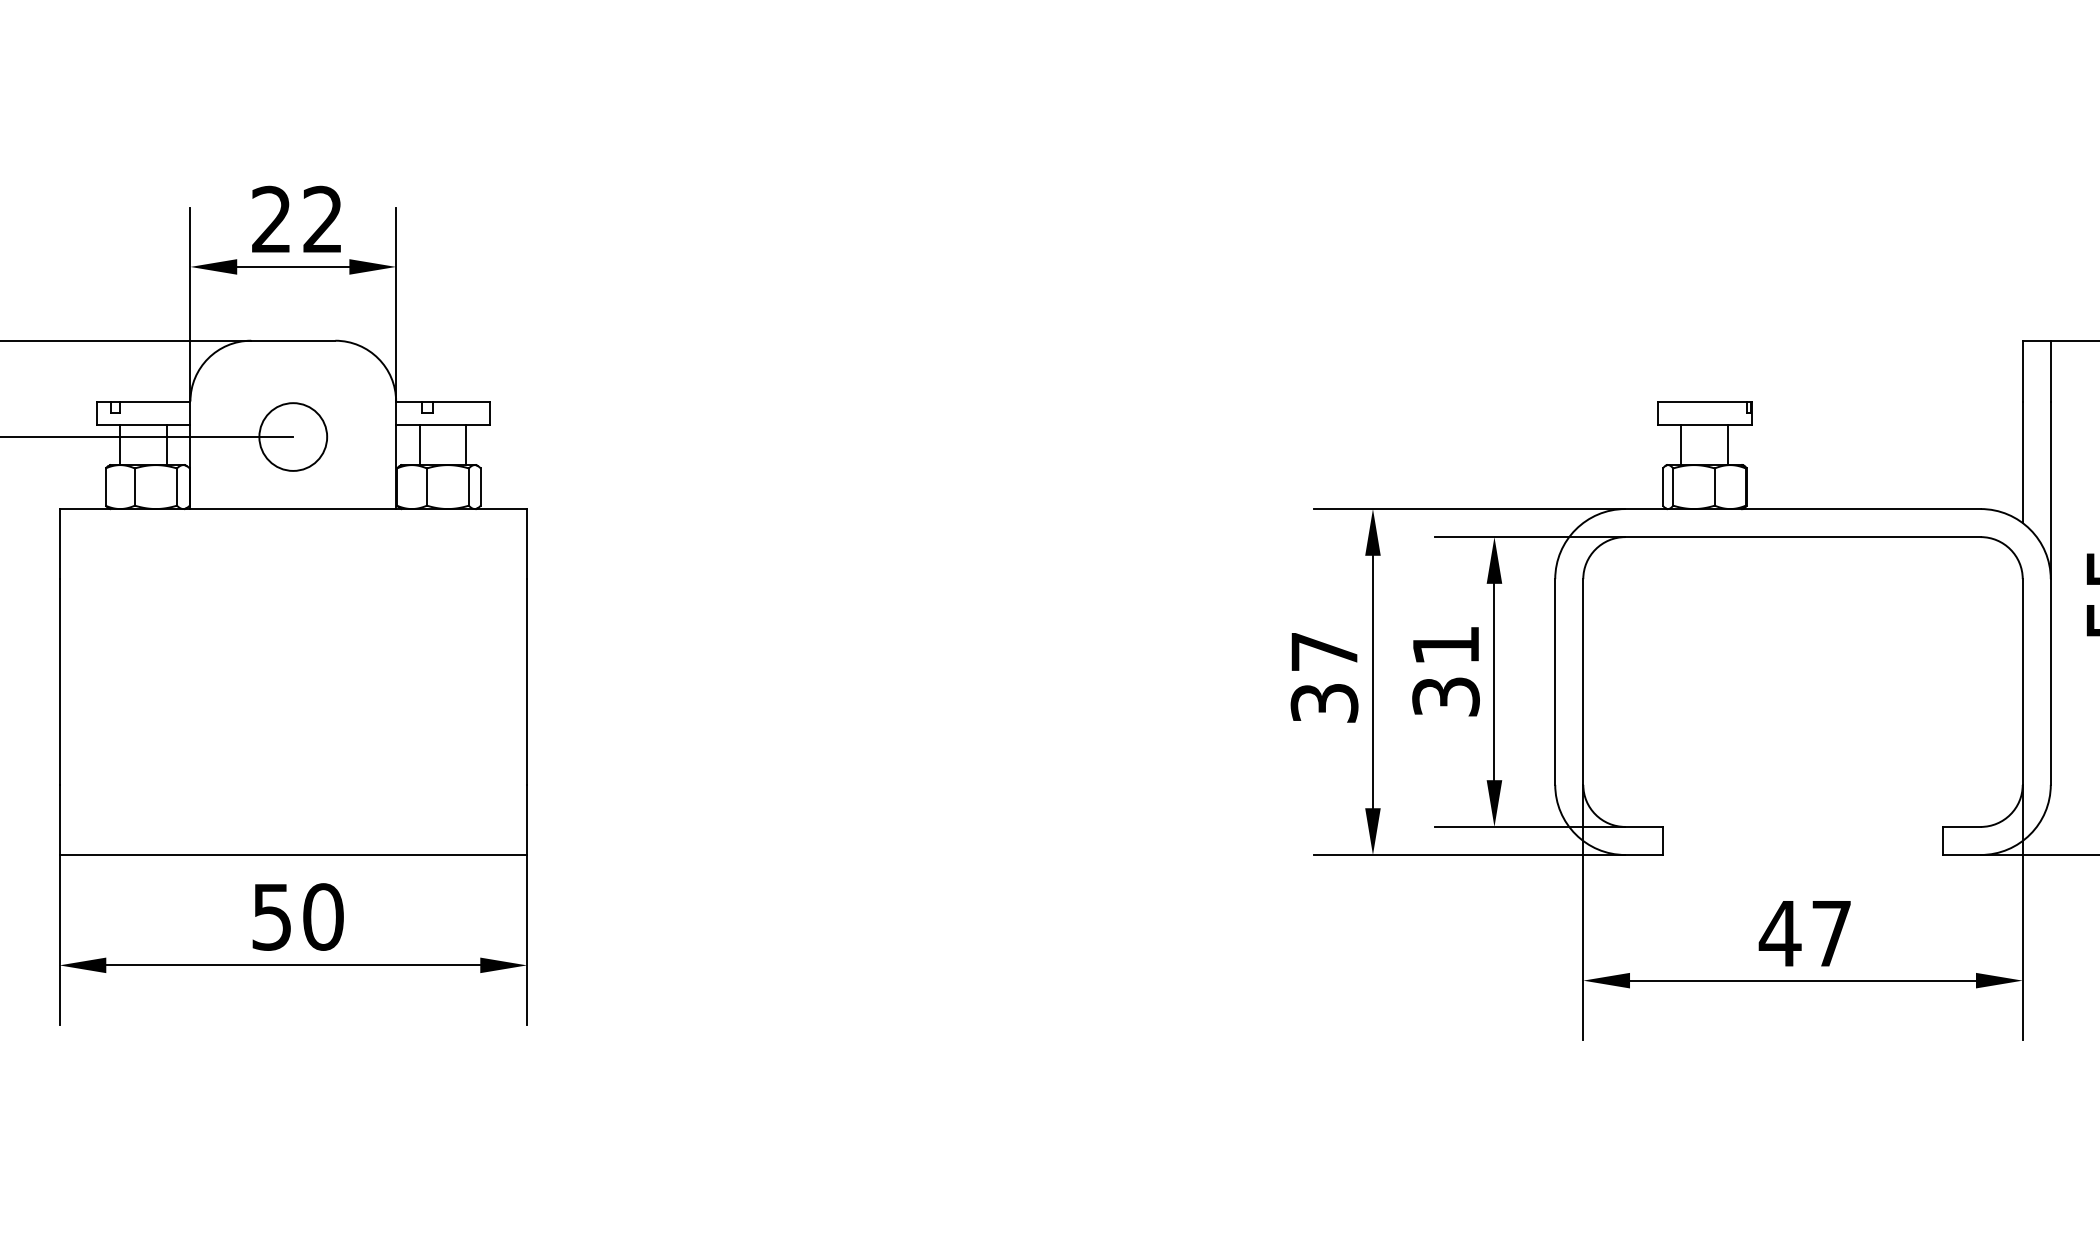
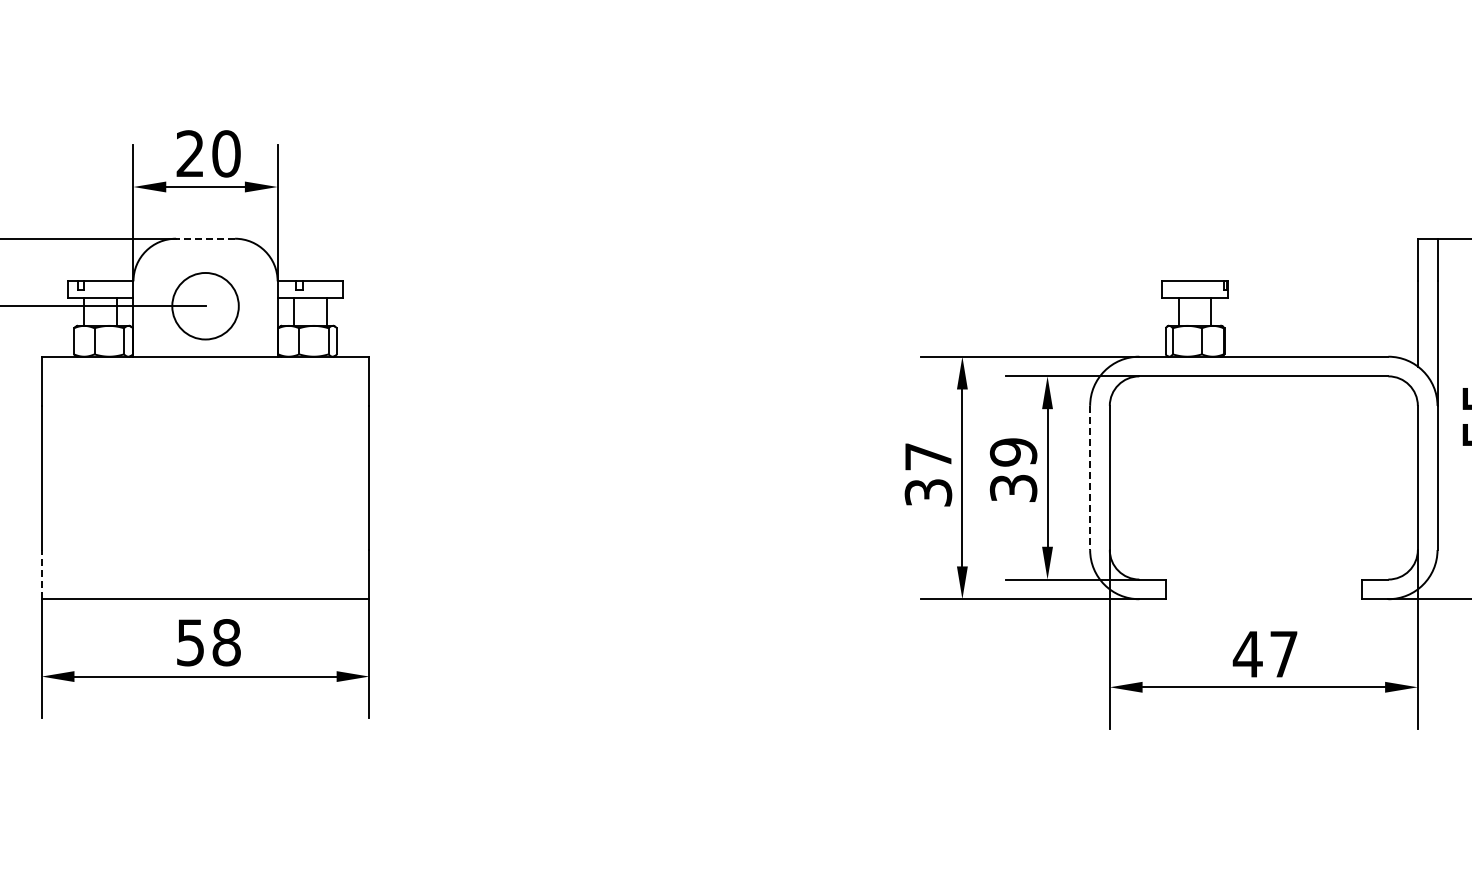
text: (323, 219) -> (226, 153), 22 -> 20
line: (293, 340) -> (205, 238), solid -> dashed
circle: (293, 437) -> (205, 306), size x1.4
text: (1445, 645) -> (1013, 452), 31 -> 39
line: (1555, 682) -> (1090, 478), solid -> dashed
line: (59, 819) -> (41, 574), solid -> dashed
text: (323, 916) -> (226, 642), 50 -> 58

